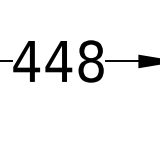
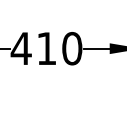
text: (74, 61) -> (59, 48), 448 -> 410

